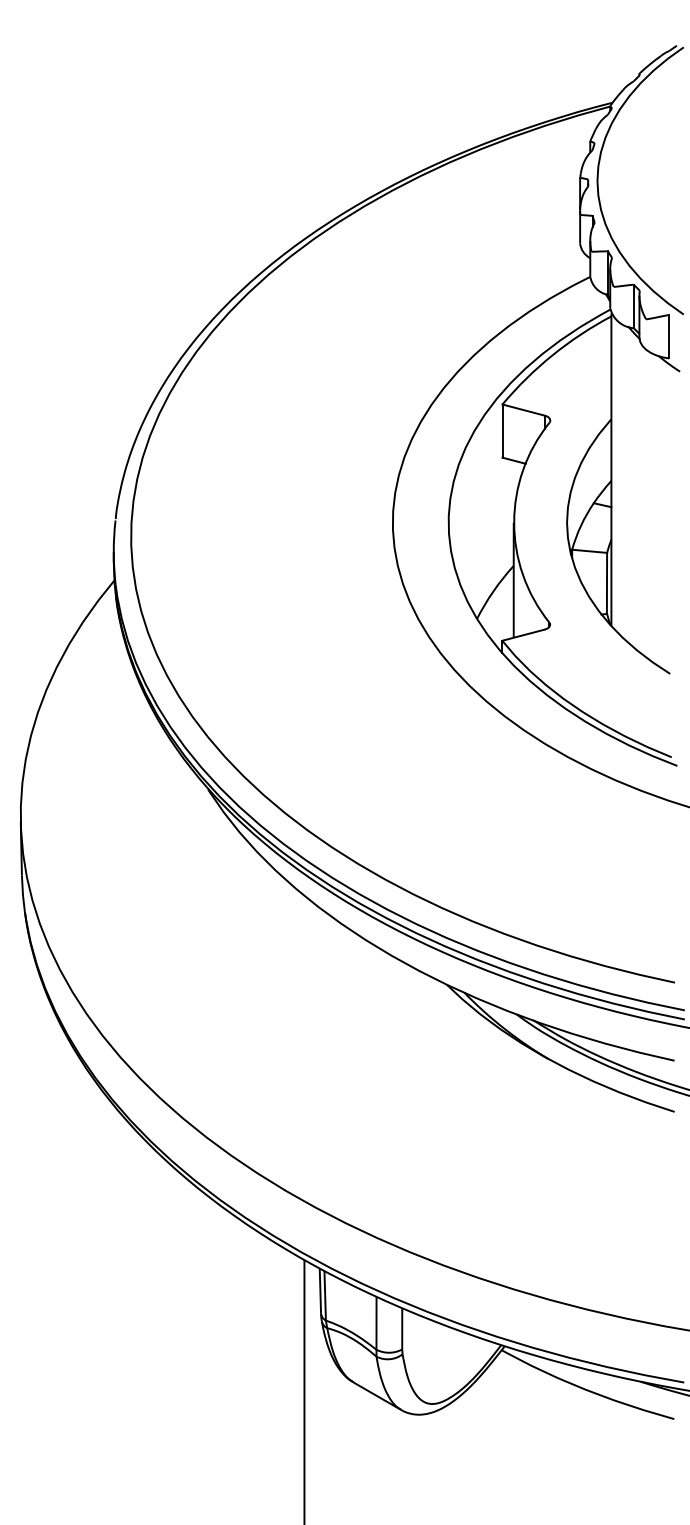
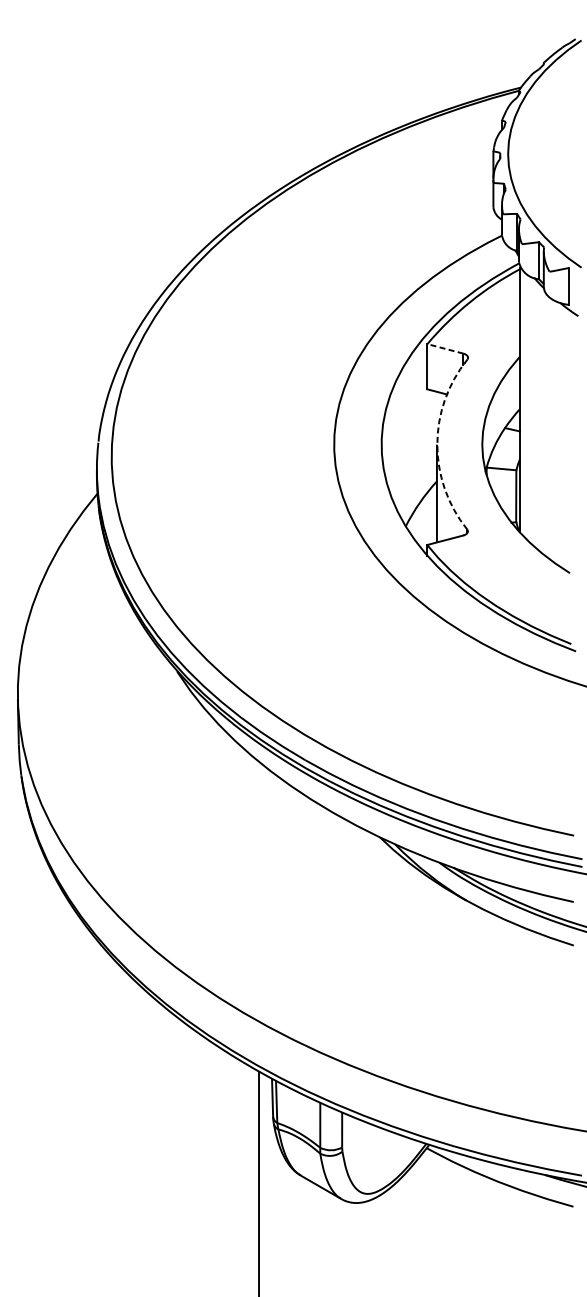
line: (523, 410) -> (445, 349), solid -> dashed
arc: (514, 522) -> (437, 444), solid -> dashed

